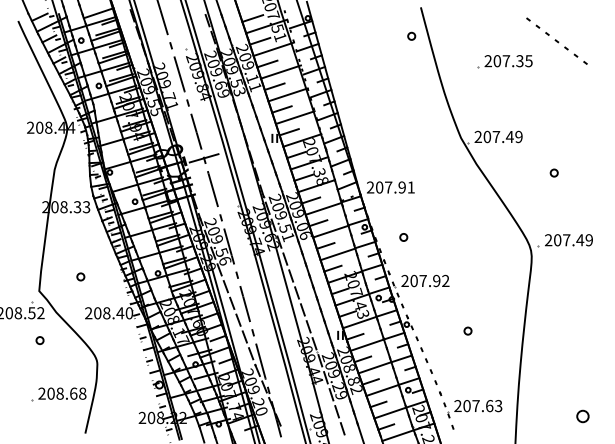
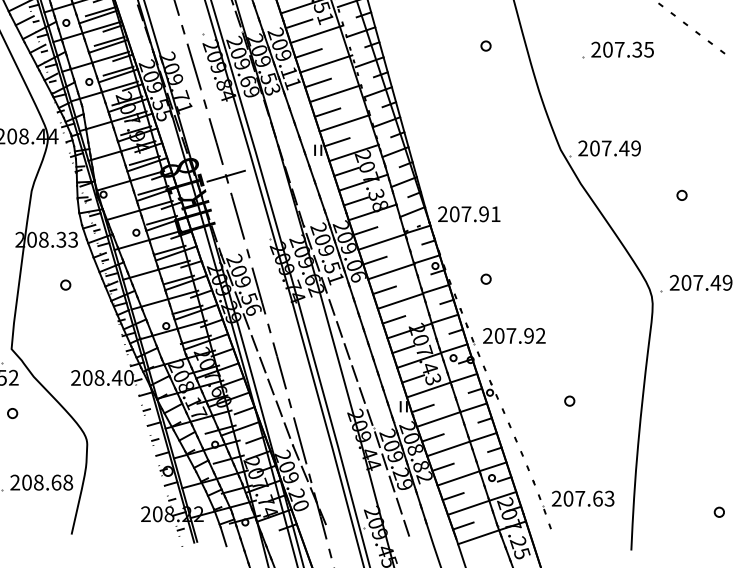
part: (411, 35) -> (485, 44), moved
part: (80, 276) -> (65, 284), moved
part: (582, 416) -> (718, 512), size x0.62

